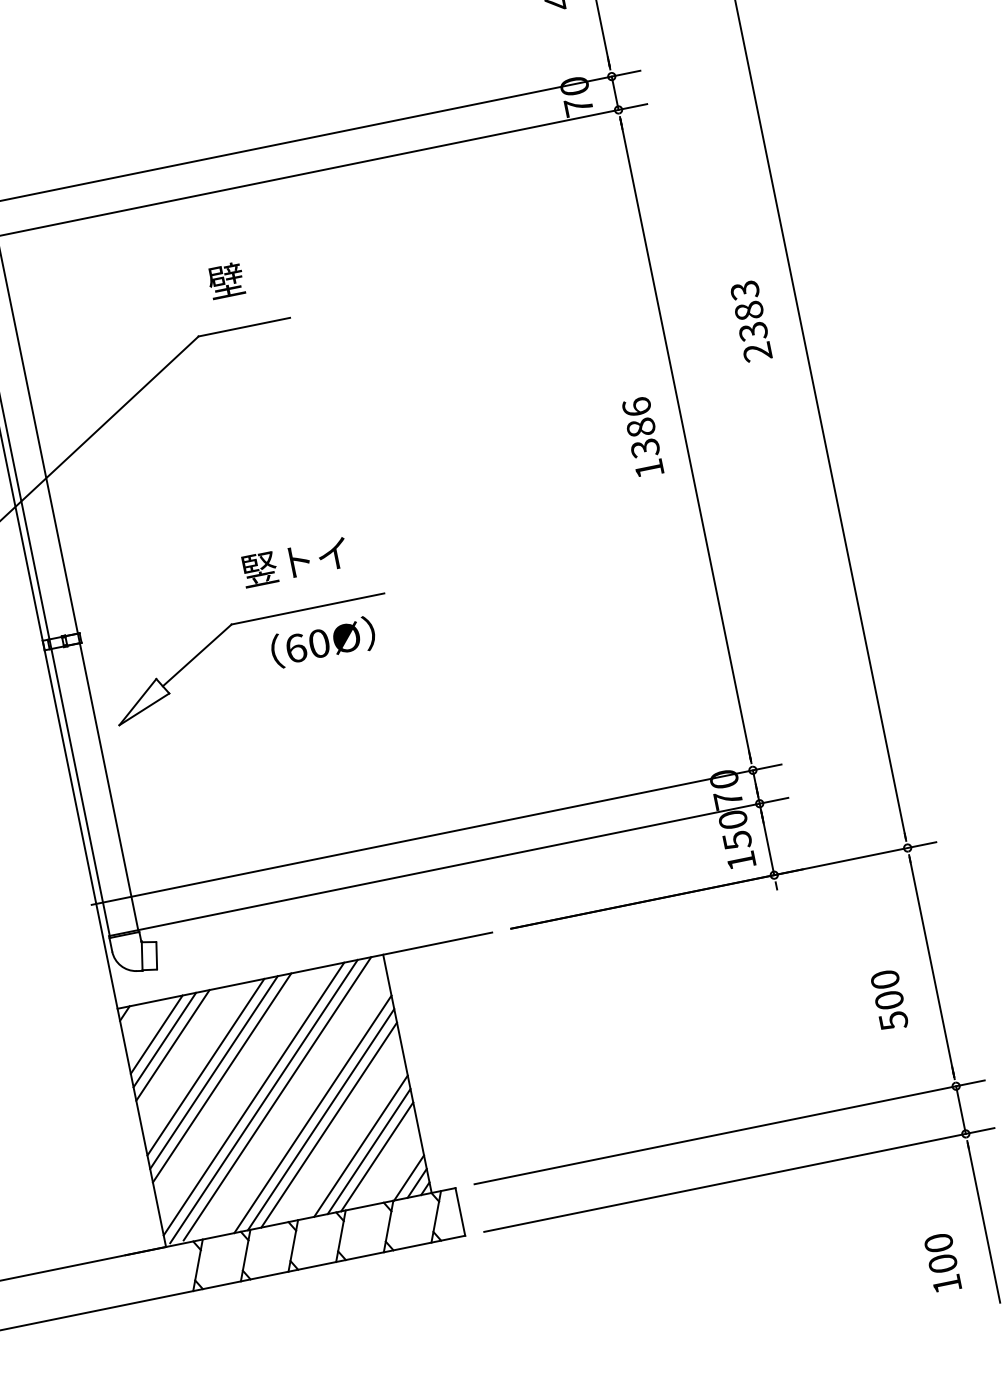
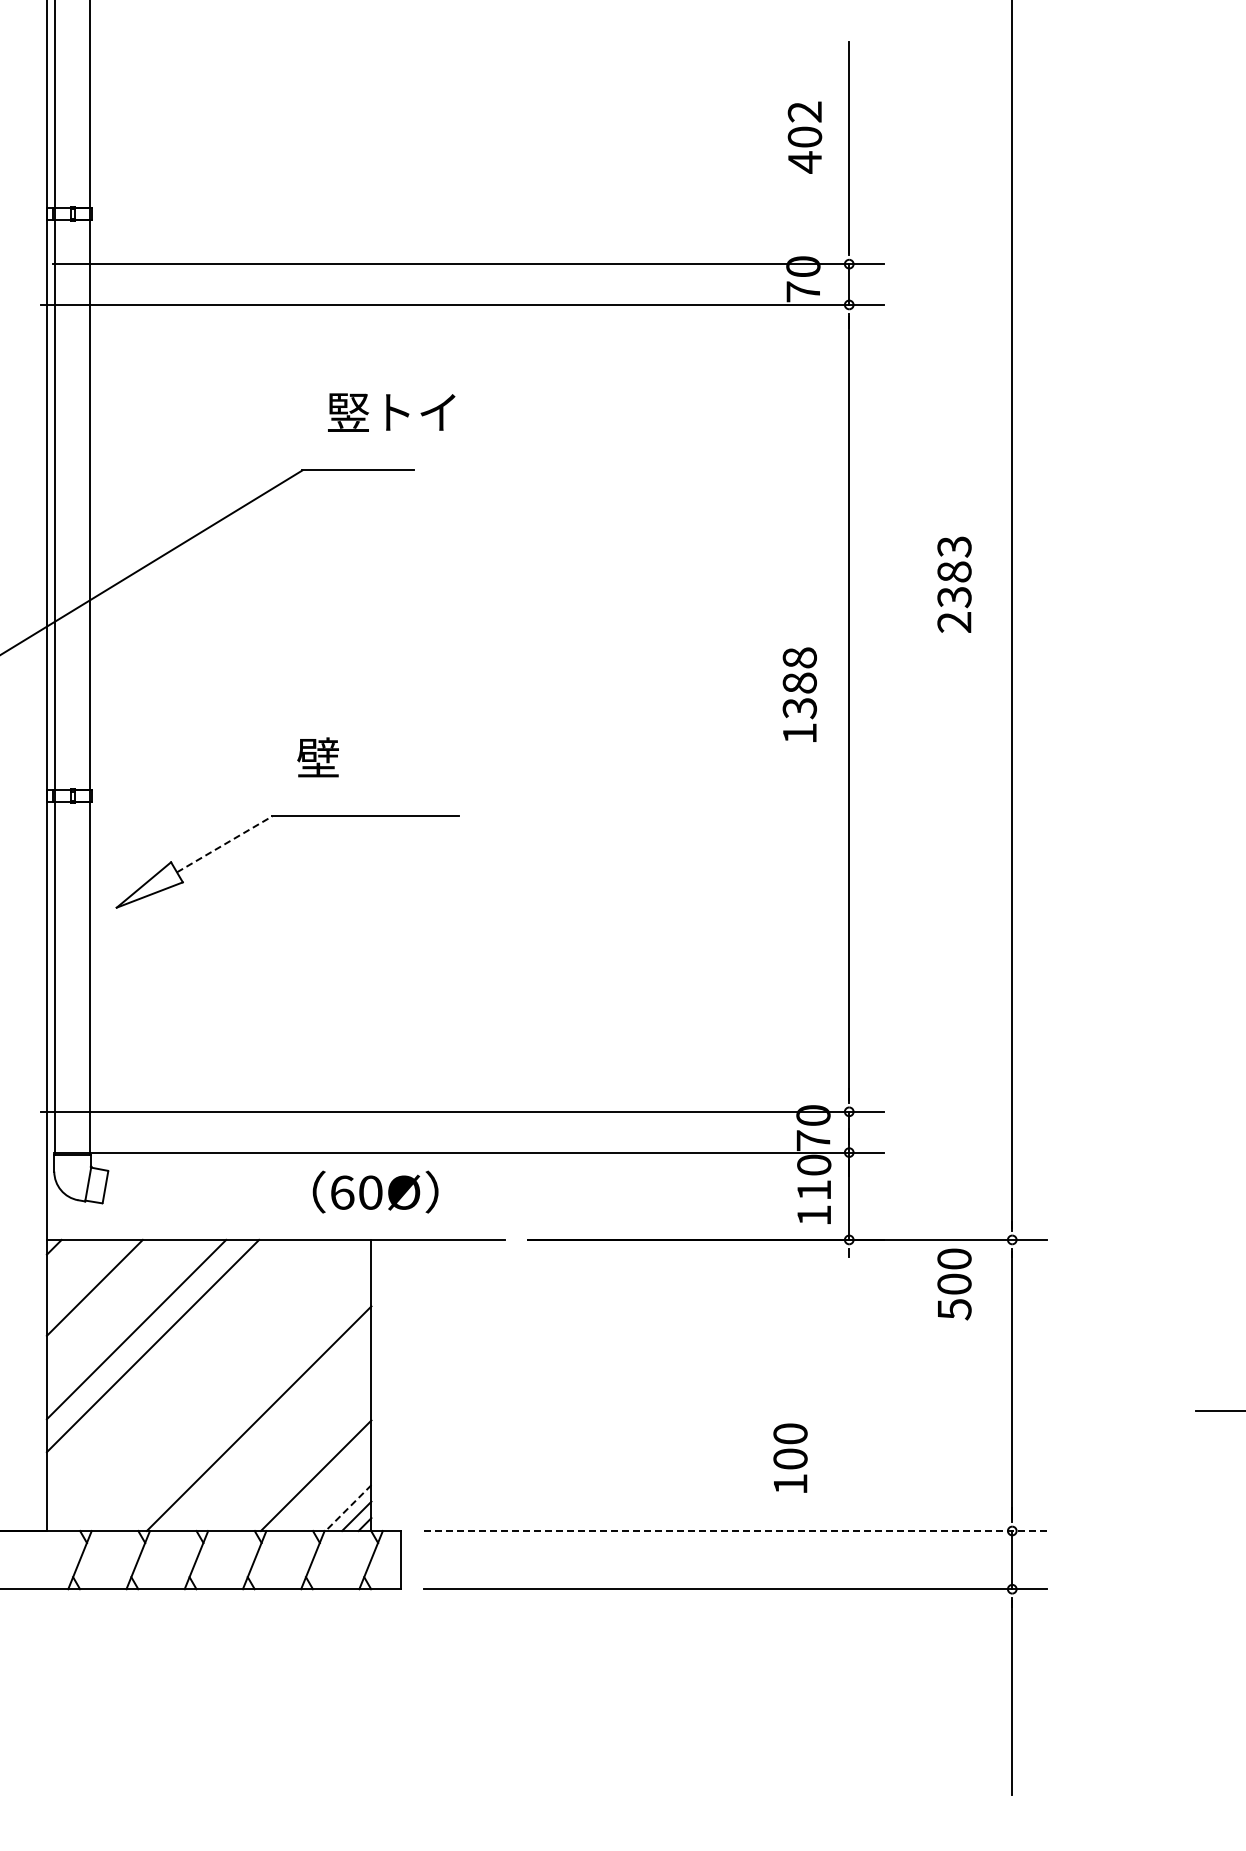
text: (261, 273) -> (391, 411), 壁 -> 竪トイ
text: (636, 406) -> (799, 657), 1386 -> 1388
text: (294, 561) -> (361, 757), 竪トイ -> 壁
text: (323, 641) -> (375, 1191), moved
line: (197, 655) -> (225, 844), solid -> dashed
text: (737, 840) -> (814, 1190), 150 -> 110
text: (889, 1000) -> (954, 1284), moved
line: (156, 1034) -> (86, 1279), removed
line: (172, 1045) -> (102, 1295), removed
line: (213, 1072) -> (144, 1337), removed
line: (253, 1098) -> (184, 1377), removed
line: (277, 1098) -> (212, 1383), removed
line: (263, 1101) -> (196, 1383), removed
line: (312, 1114) -> (250, 1410), removed
line: (329, 1124) -> (267, 1426), removed
line: (729, 1132) -> (735, 1531), solid -> dashed
line: (360, 1146) -> (299, 1459), removed
line: (368, 1151) -> (307, 1467), removed
line: (409, 1178) -> (348, 1508), solid -> dashed
text: (942, 1262) -> (790, 1457), moved

